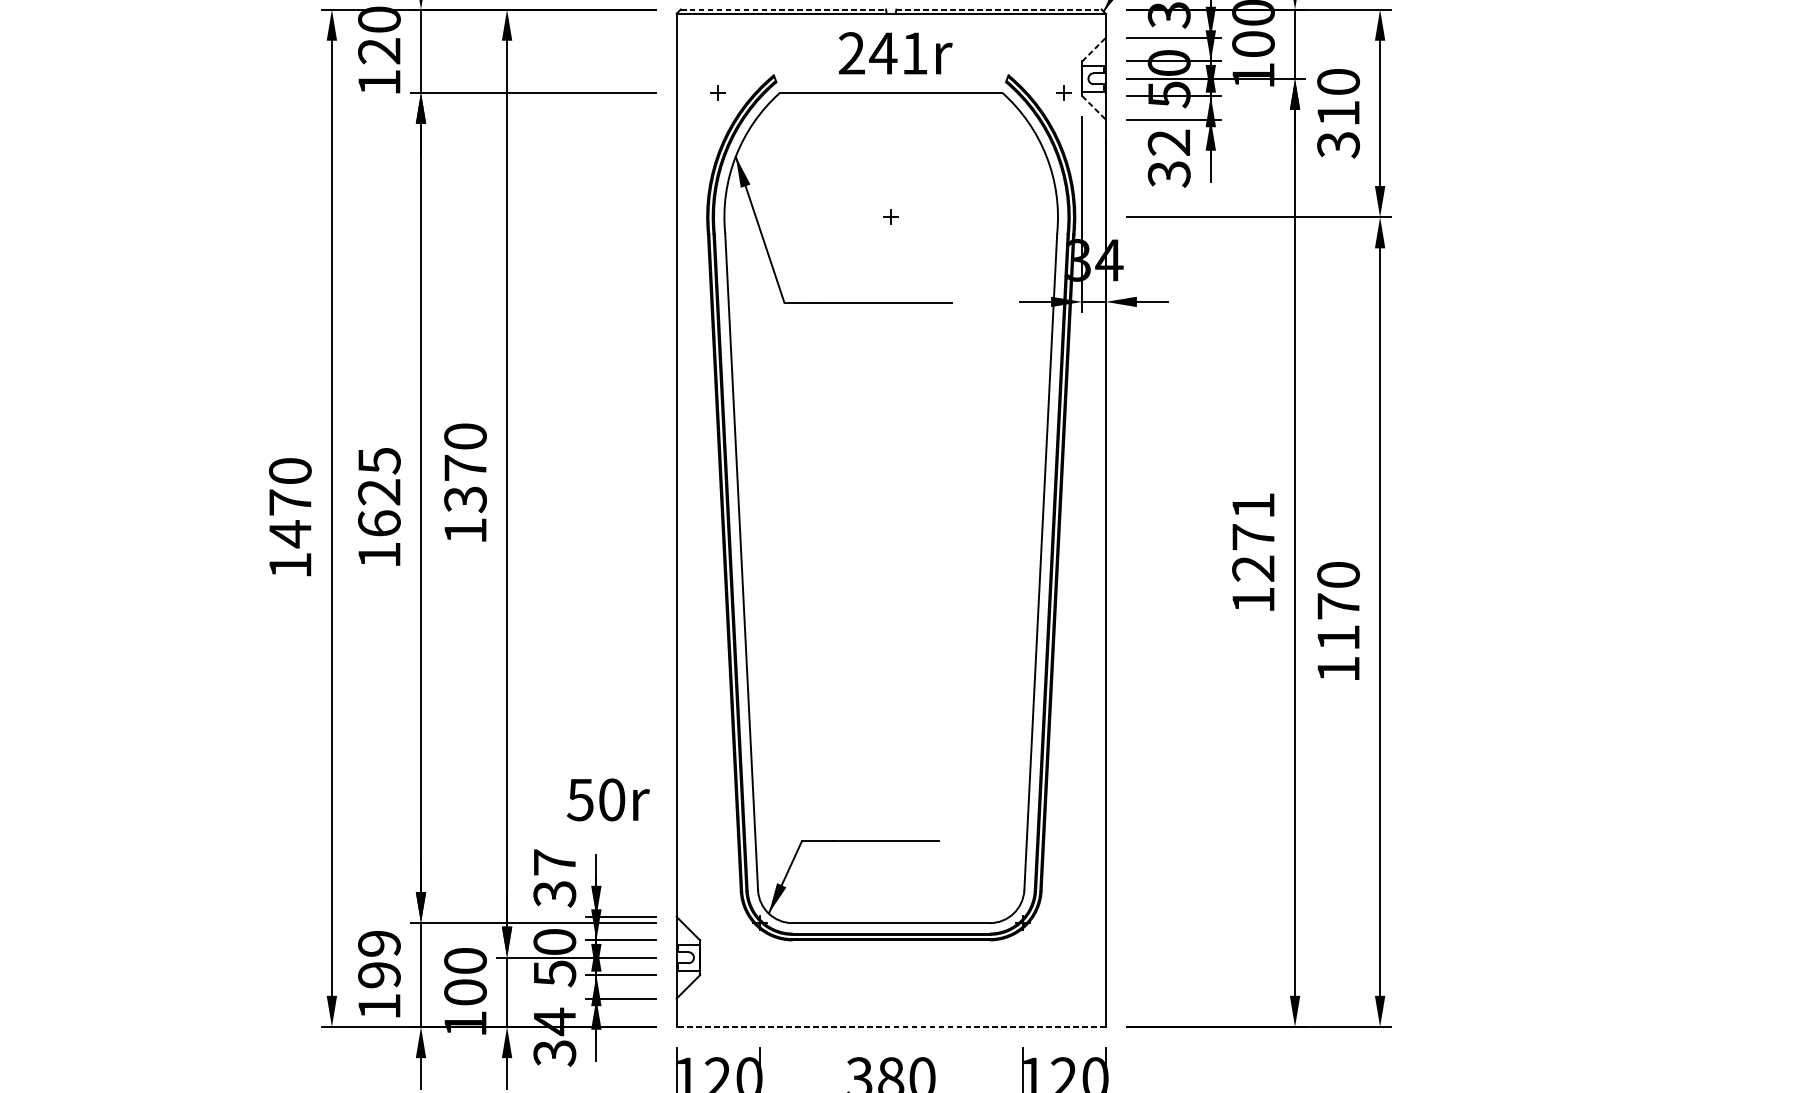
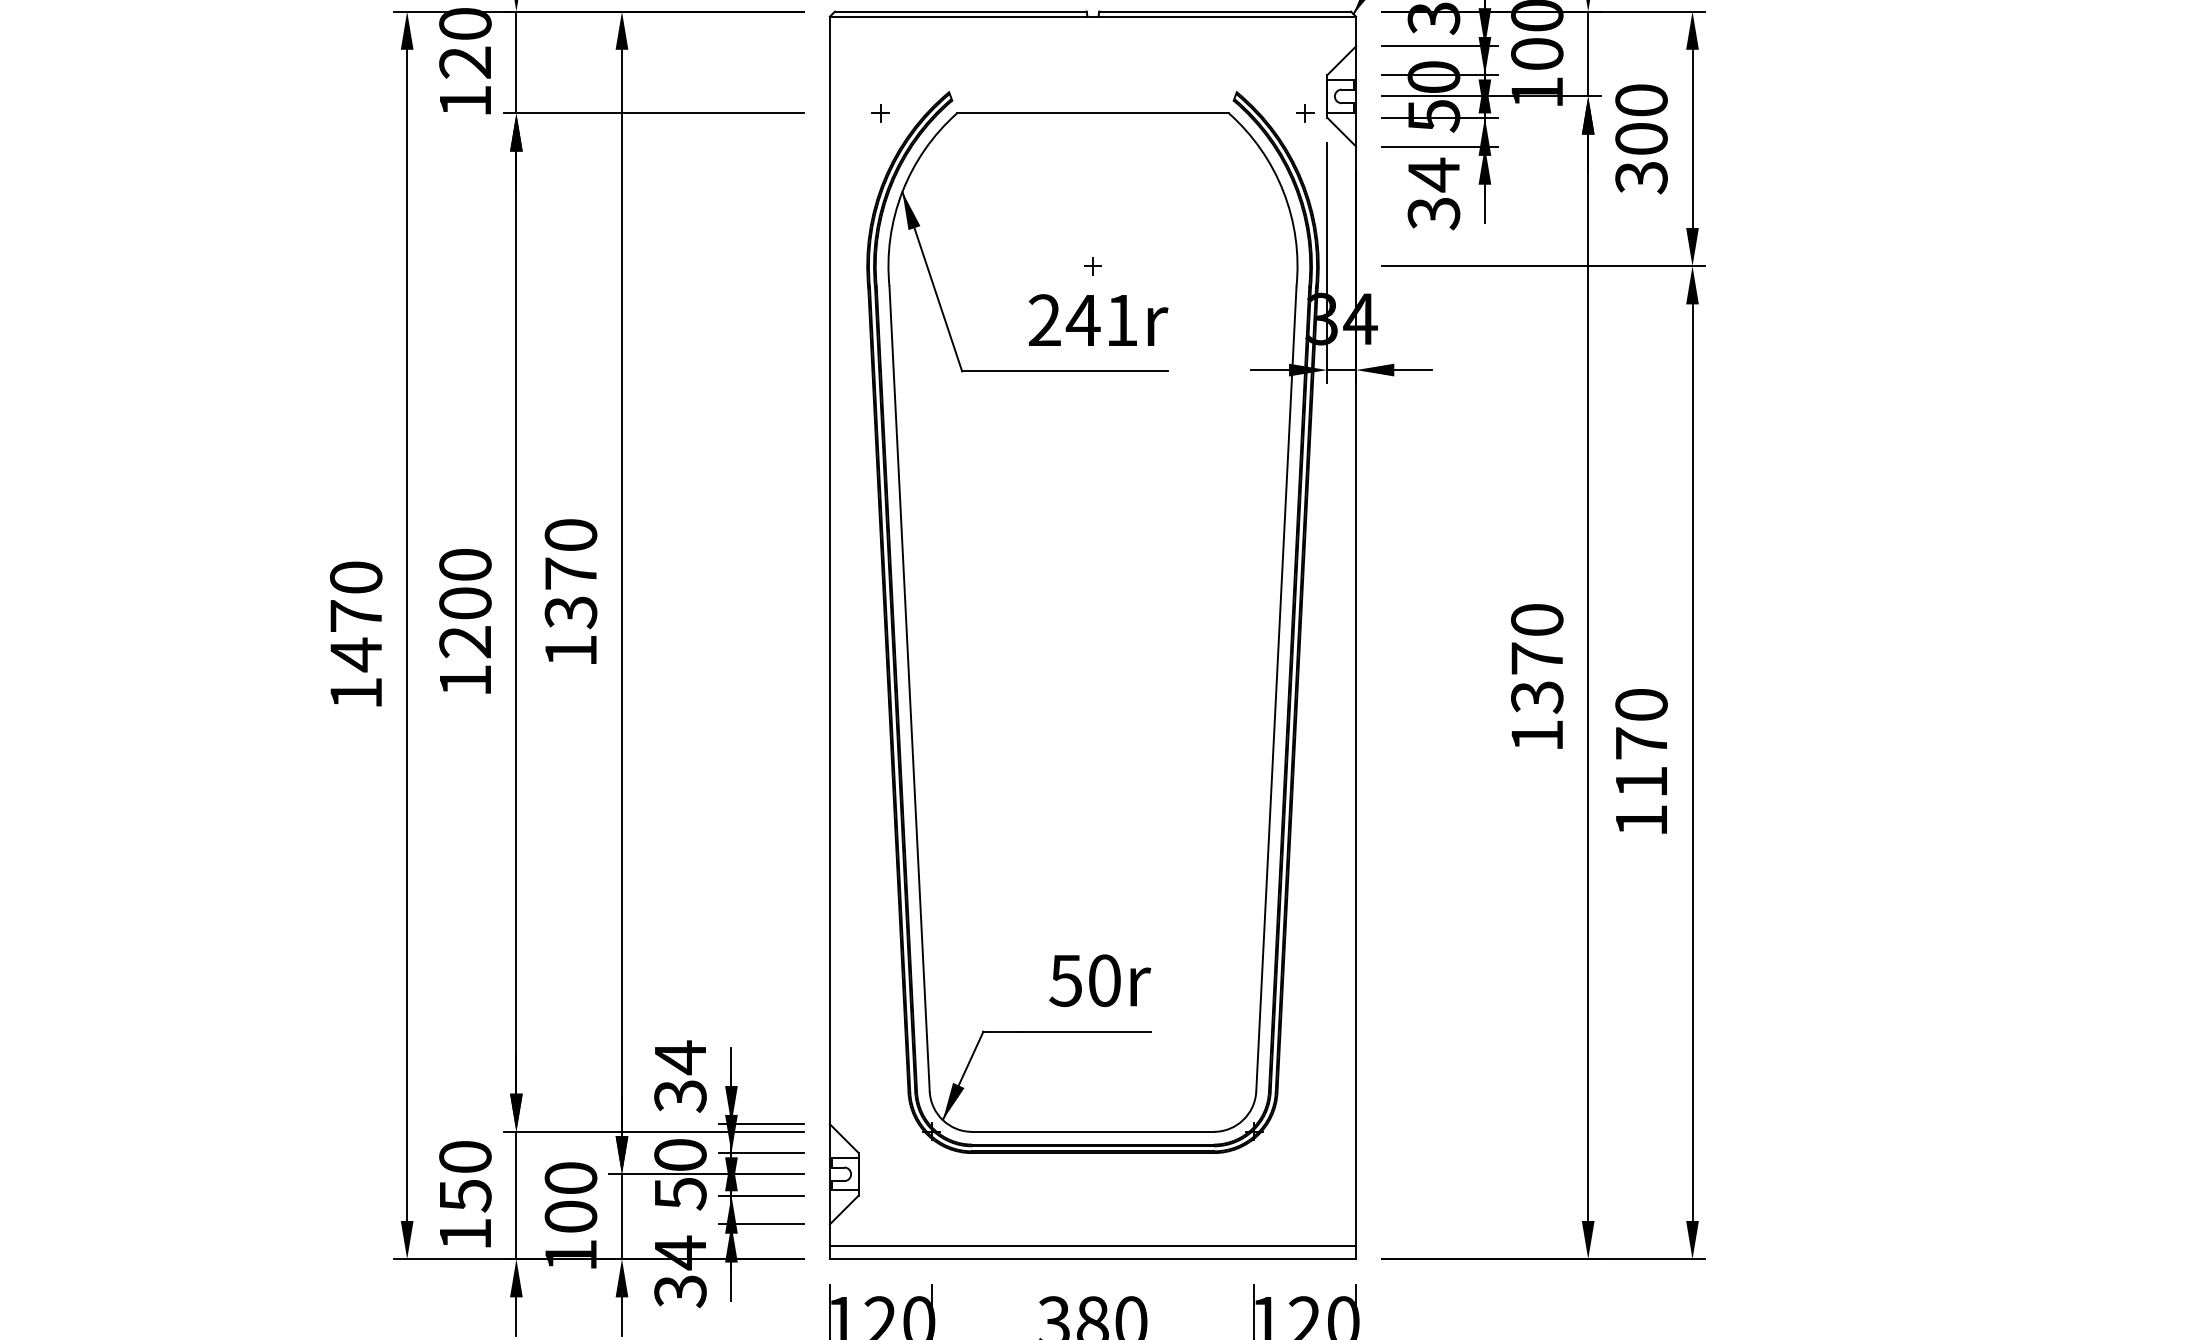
line: (783, 9) -> (960, 11), dashed -> solid
line: (999, 9) -> (1225, 11), dashed -> solid
line: (1094, 49) -> (1342, 60), dashed -> solid
text: (895, 52) -> (1098, 319), moved
line: (1094, 108) -> (1342, 132), dashed -> solid
text: (1338, 113) -> (1641, 138), 310 -> 300
text: (1168, 142) -> (1433, 174), 32 -> 34
text: (379, 492) -> (465, 603), 1625 -> 1200
text: (1253, 537) -> (1537, 659), 1271 -> 1370
text: (608, 799) -> (1100, 980), moved
text: (554, 862) -> (680, 1057), 37 -> 34
text: (379, 959) -> (465, 1176), 199 -> 150
line: (890, 1016) -> (1092, 1246), added
line: (890, 1027) -> (1092, 1259), dashed -> solid

